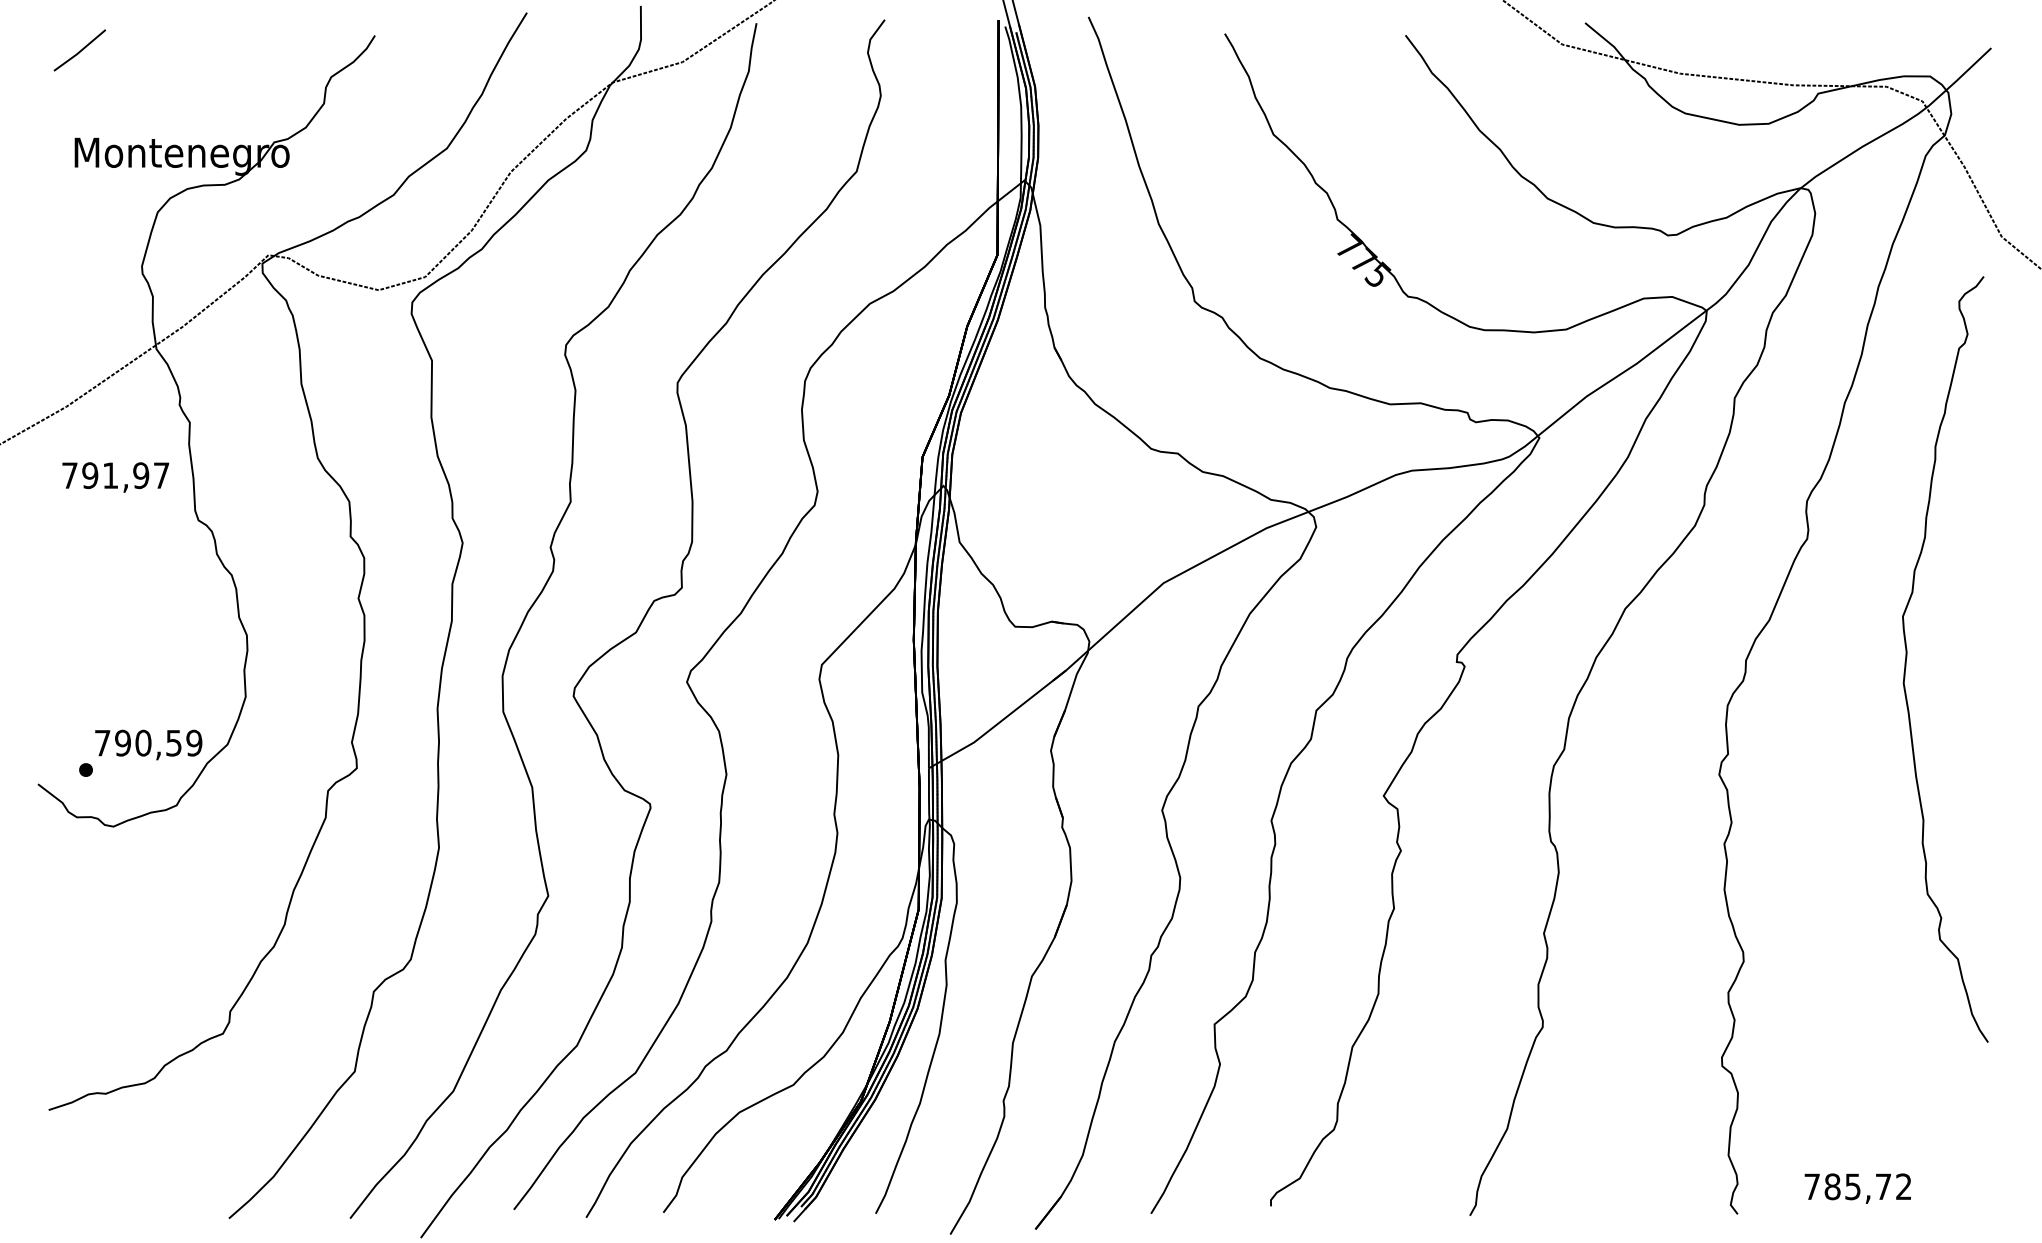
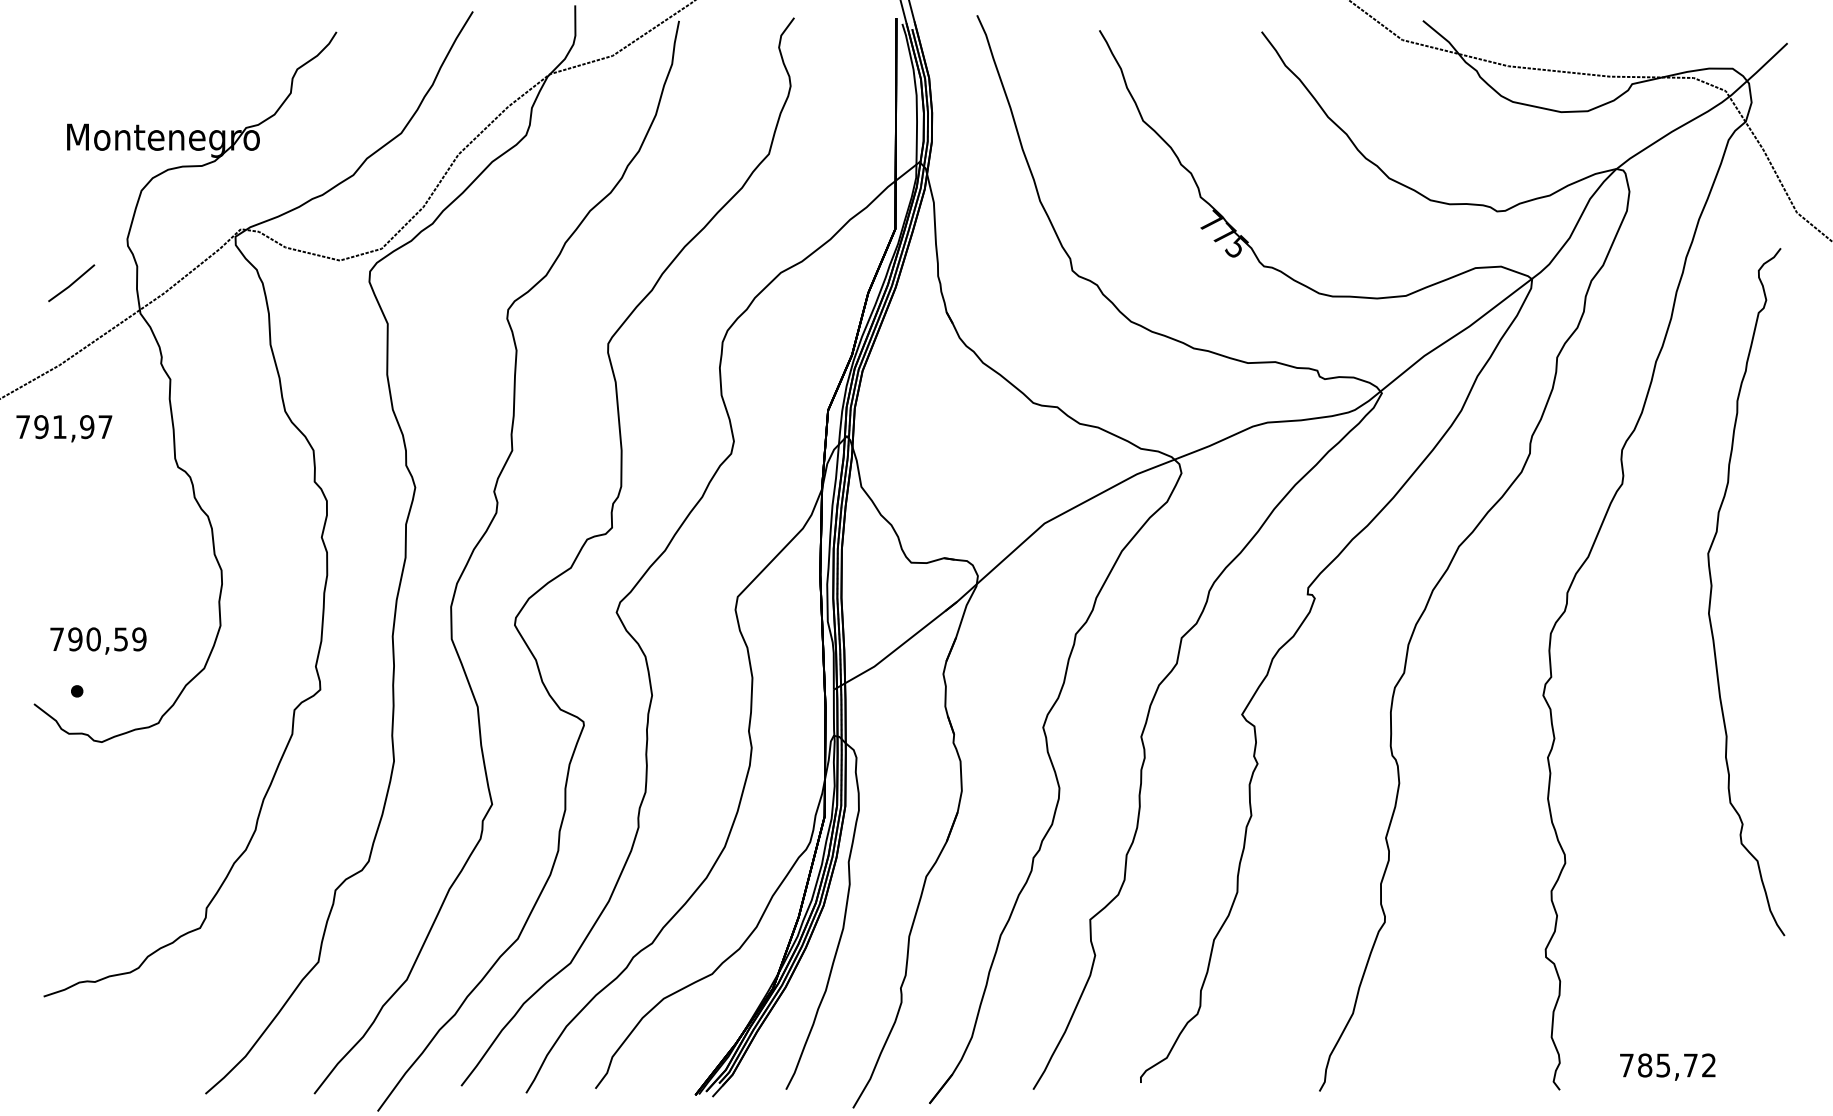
part: (79, 50) -> (71, 283), moved
text: (115, 477) -> (64, 428), moved
text: (148, 744) -> (98, 640), moved

